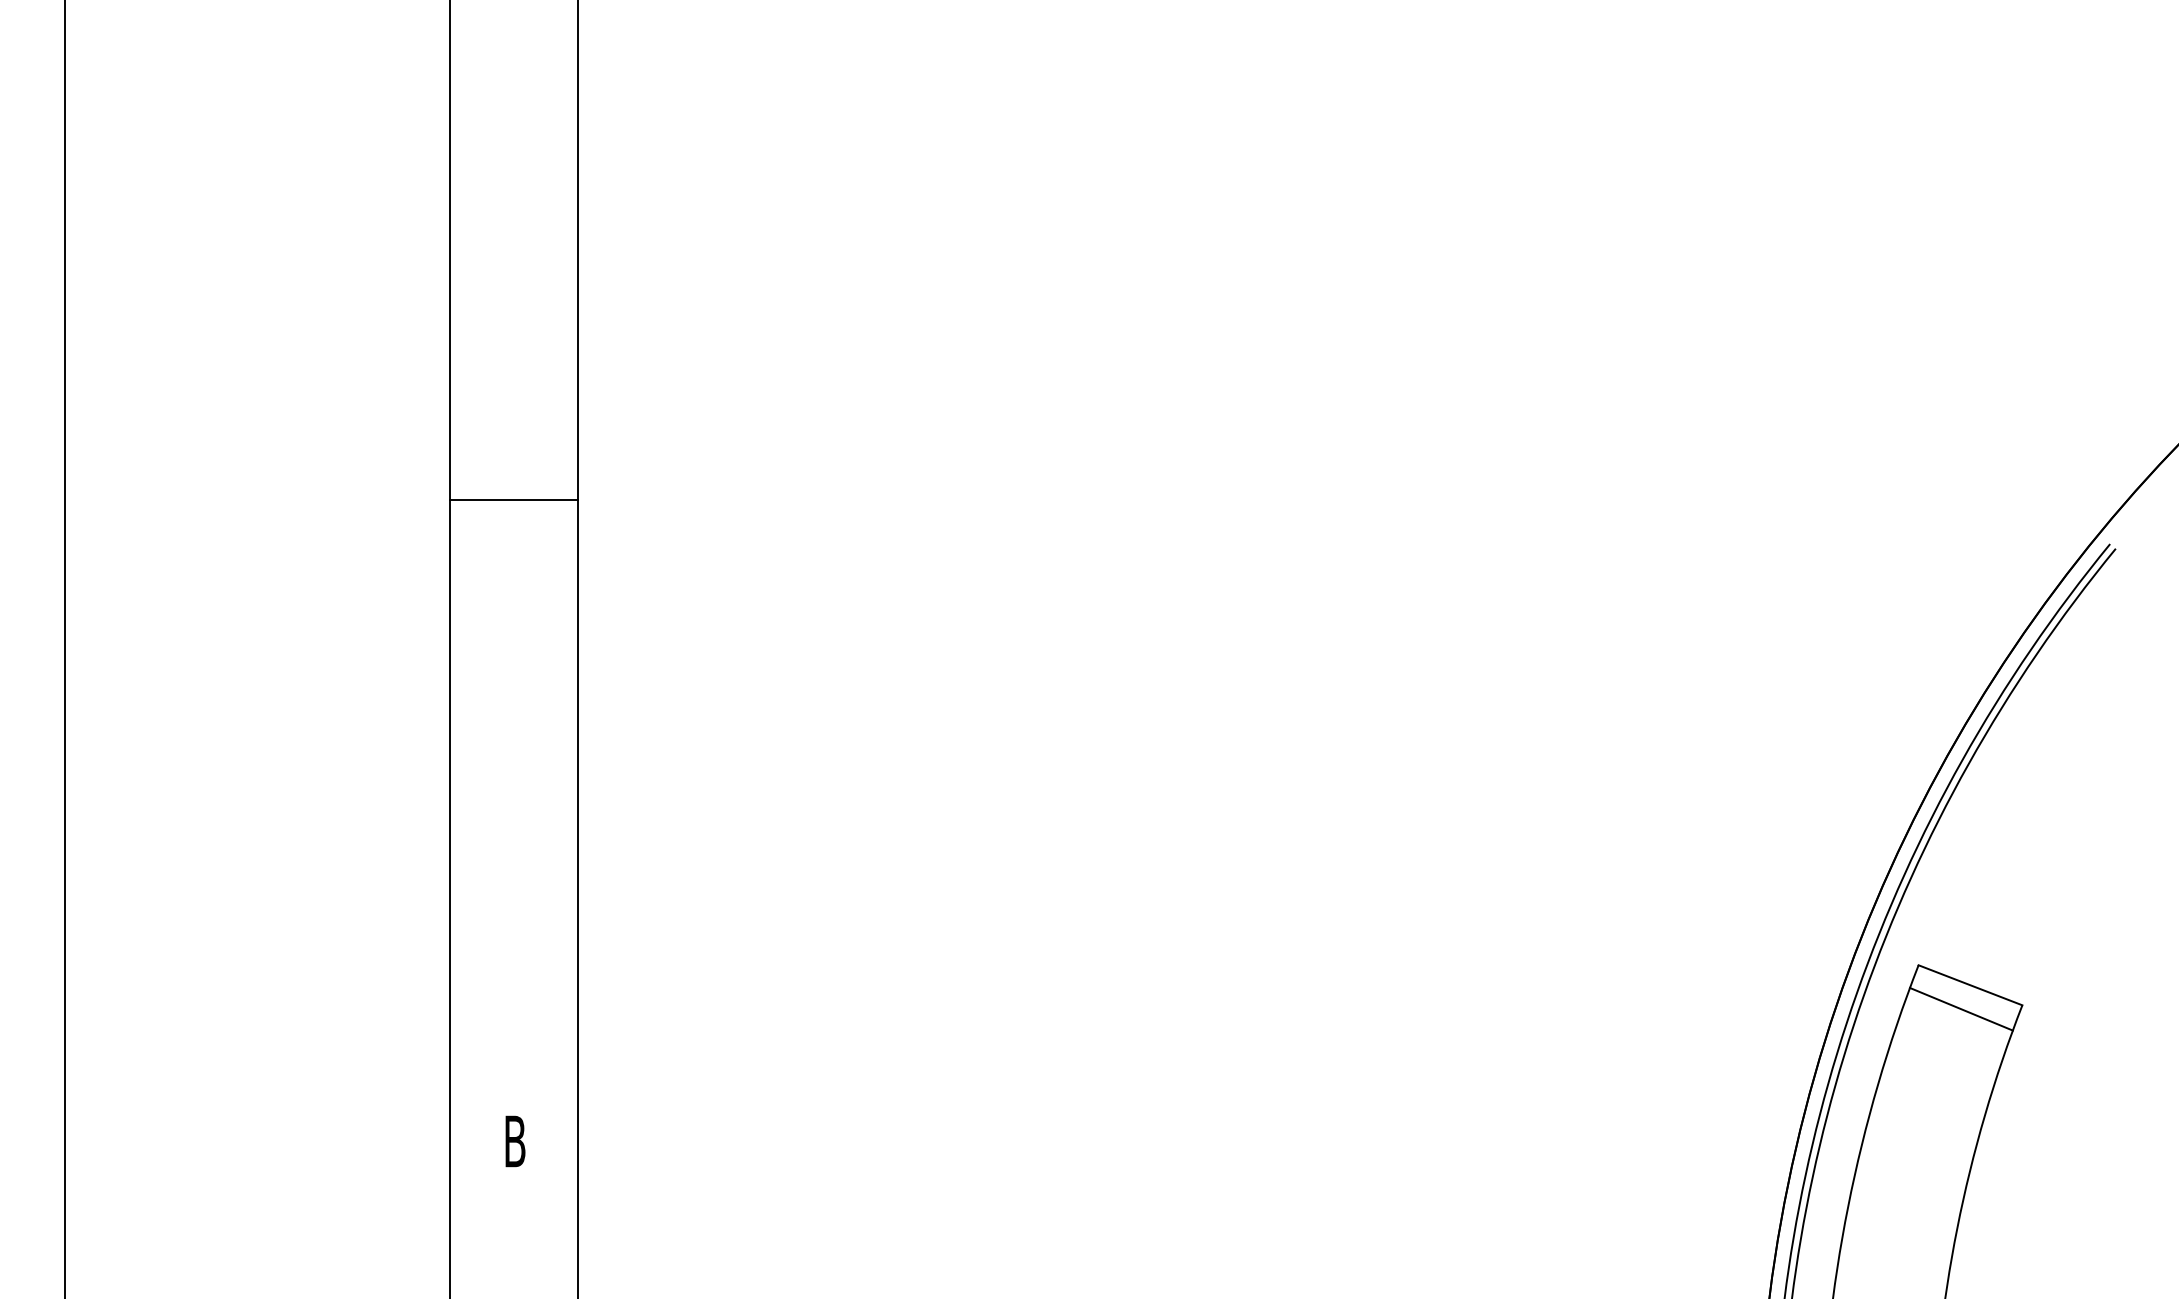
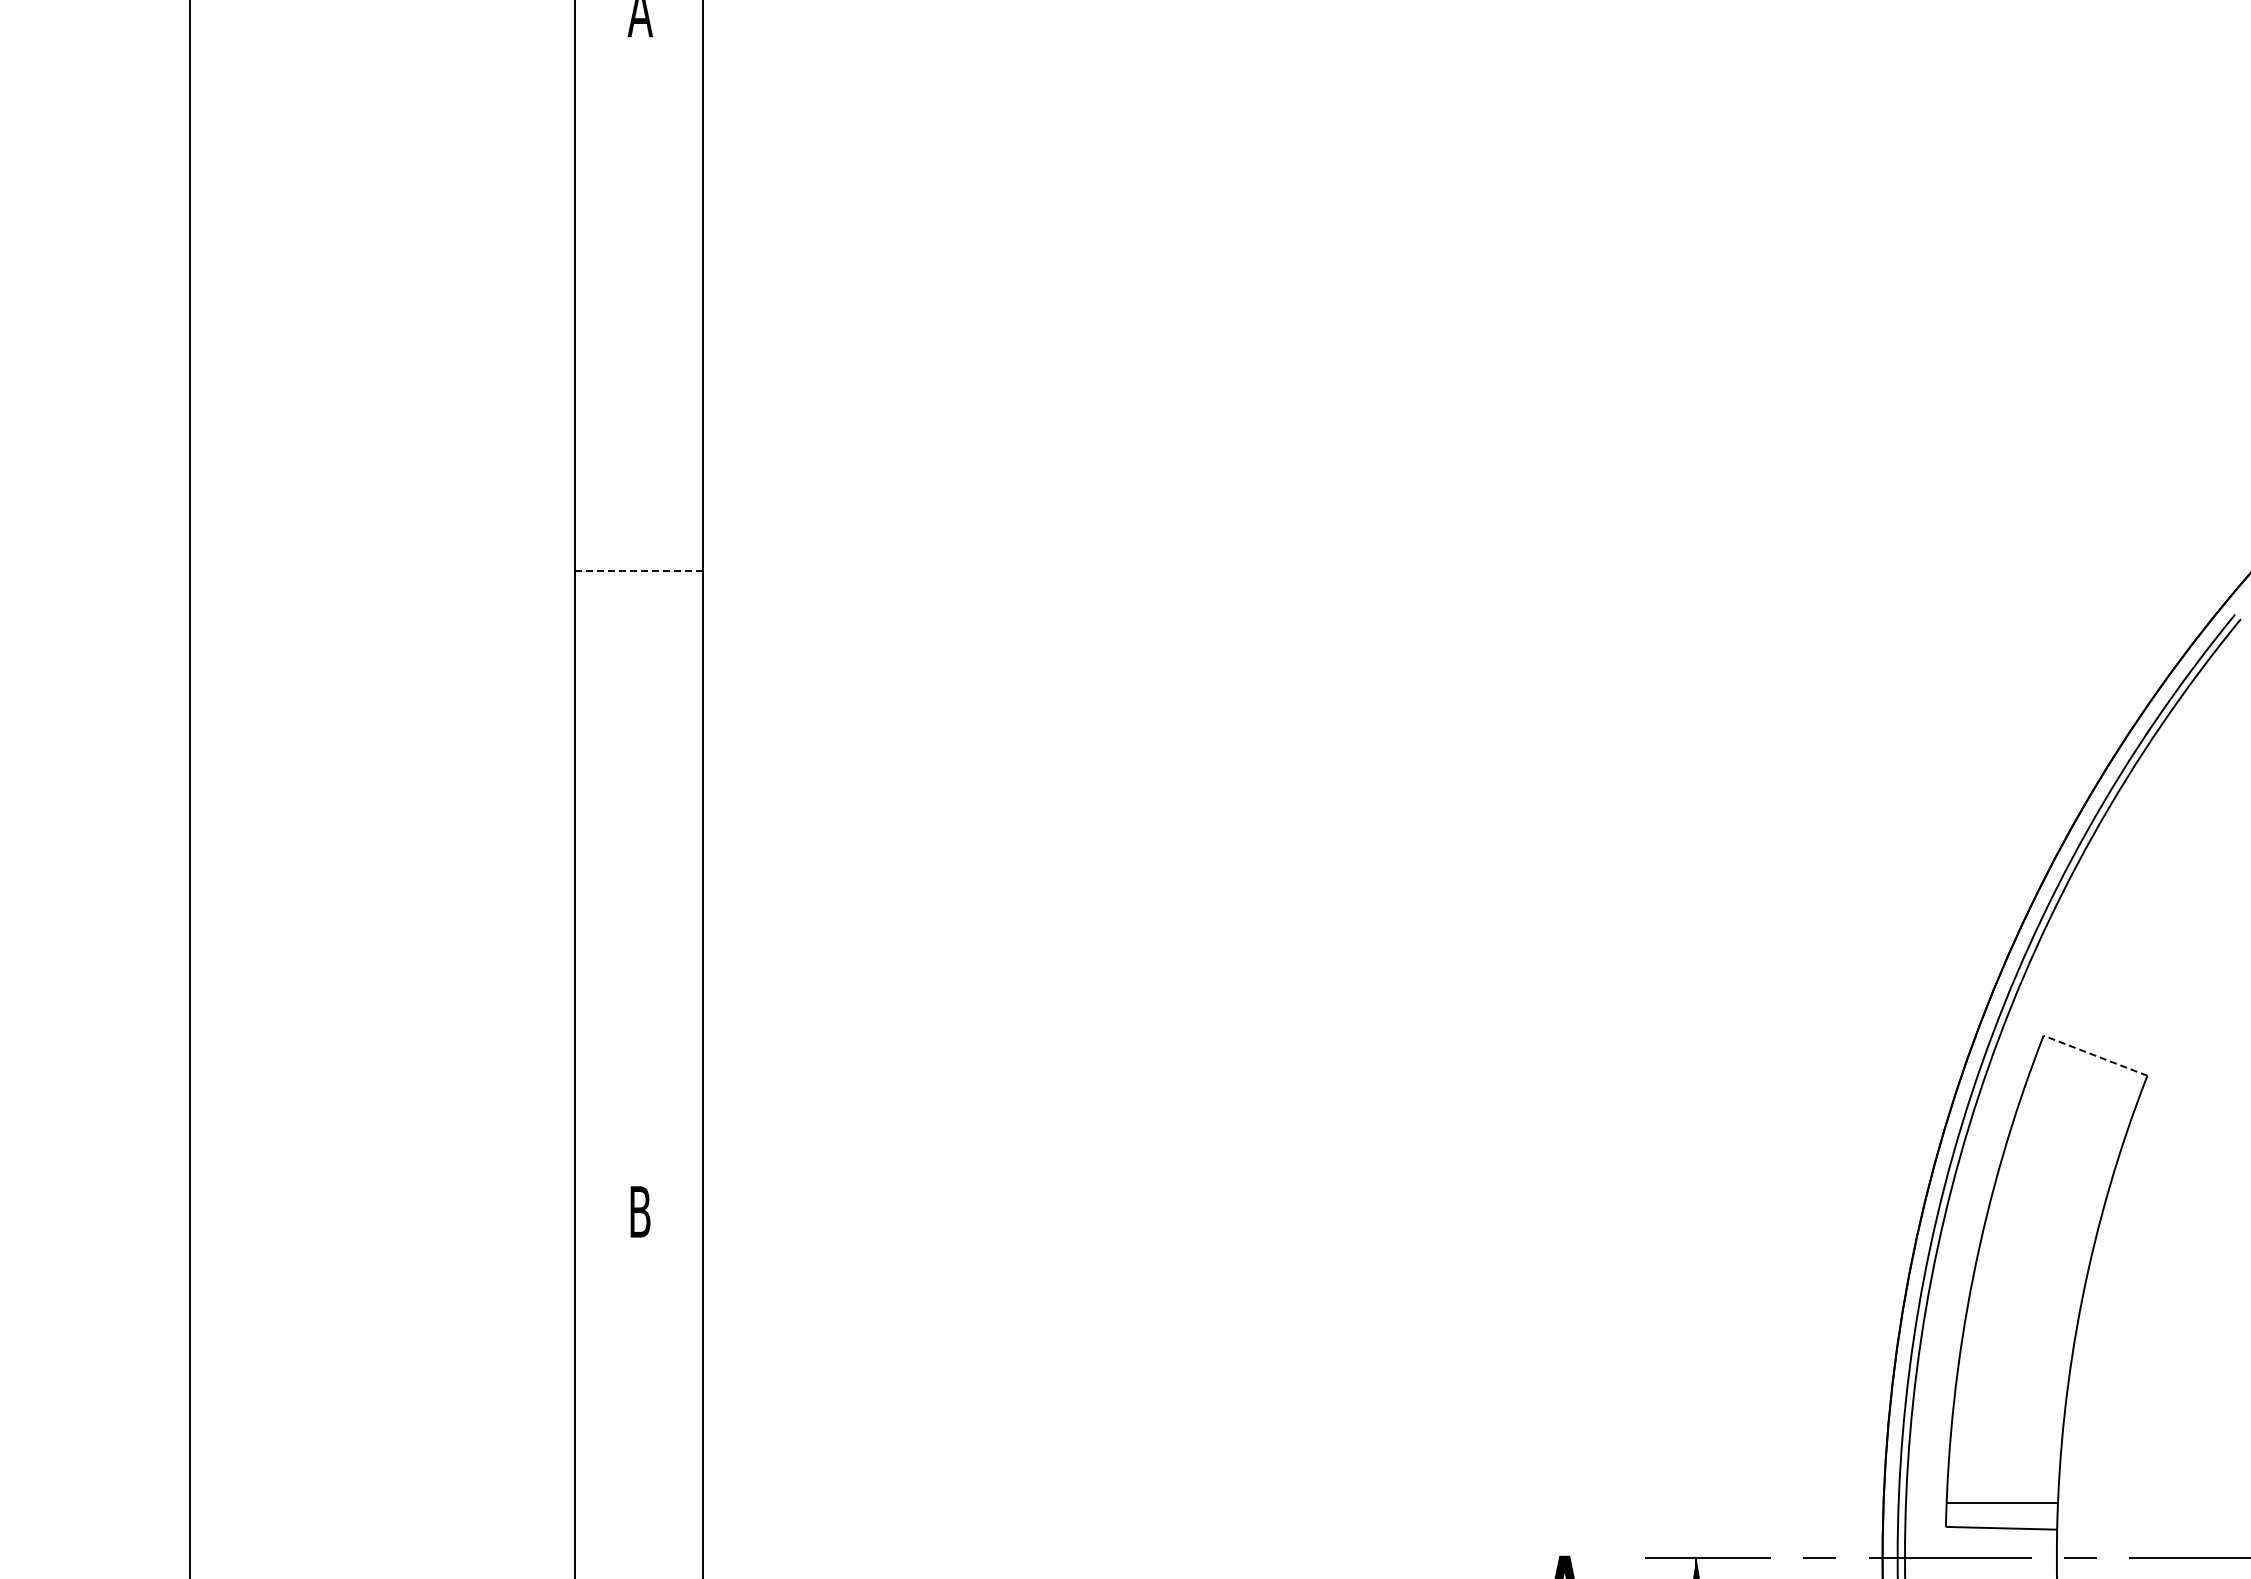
line: (514, 500) -> (639, 570), solid -> dashed
line: (1970, 985) -> (2095, 1055), solid -> dashed
line: (1961, 1009) -> (2086, 1079), removed

